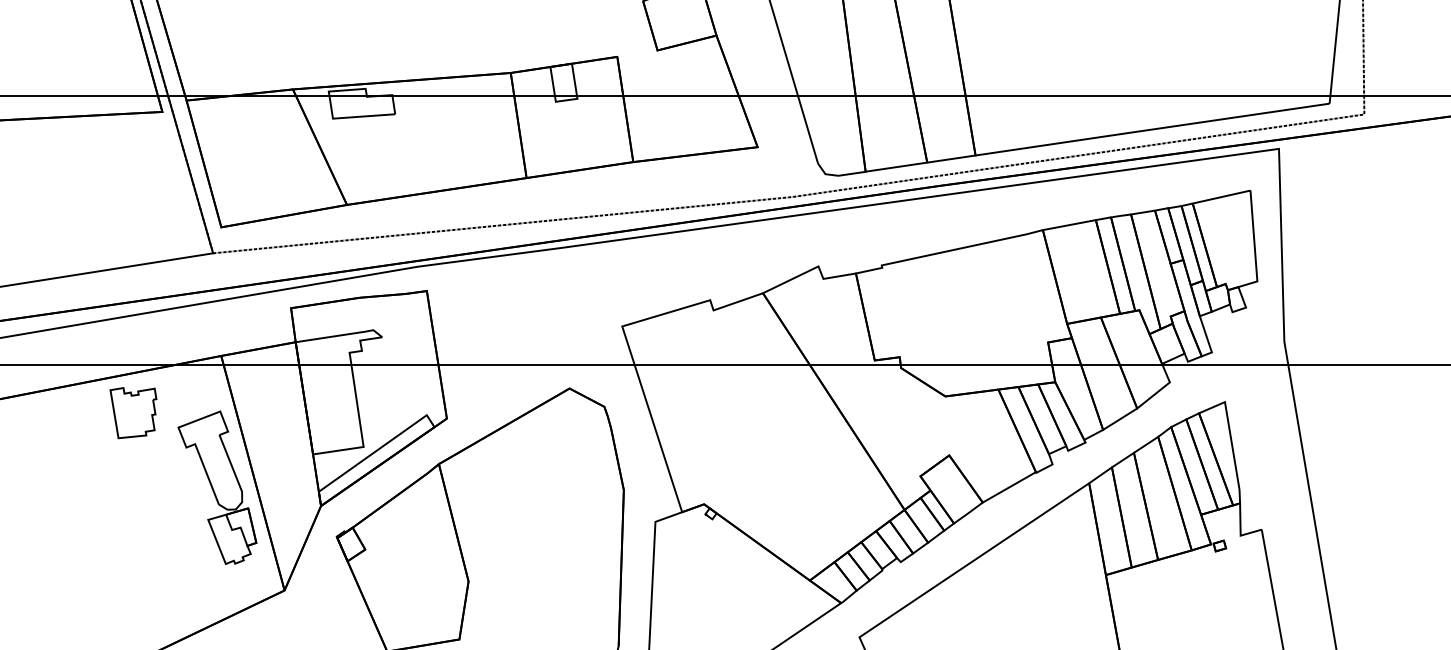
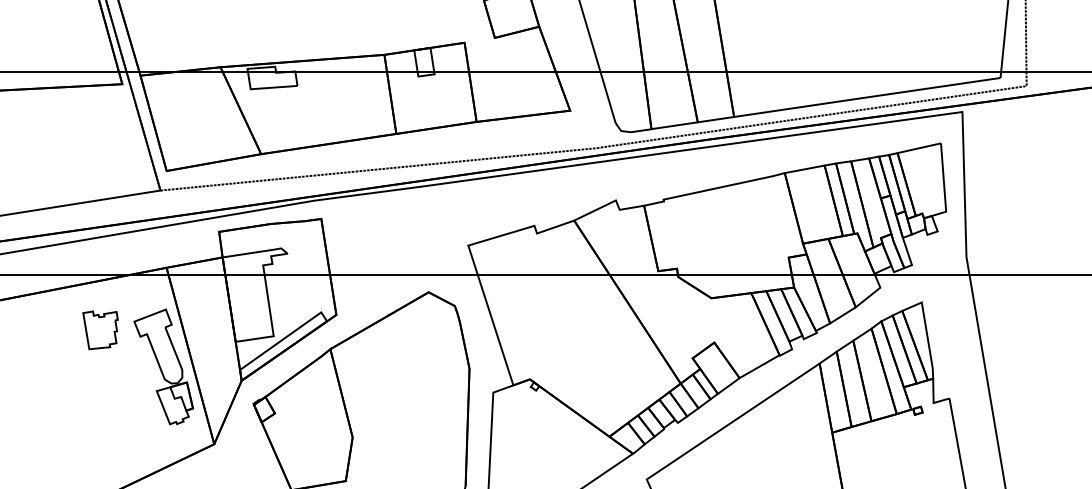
part: (133, 413) -> (100, 330), moved

